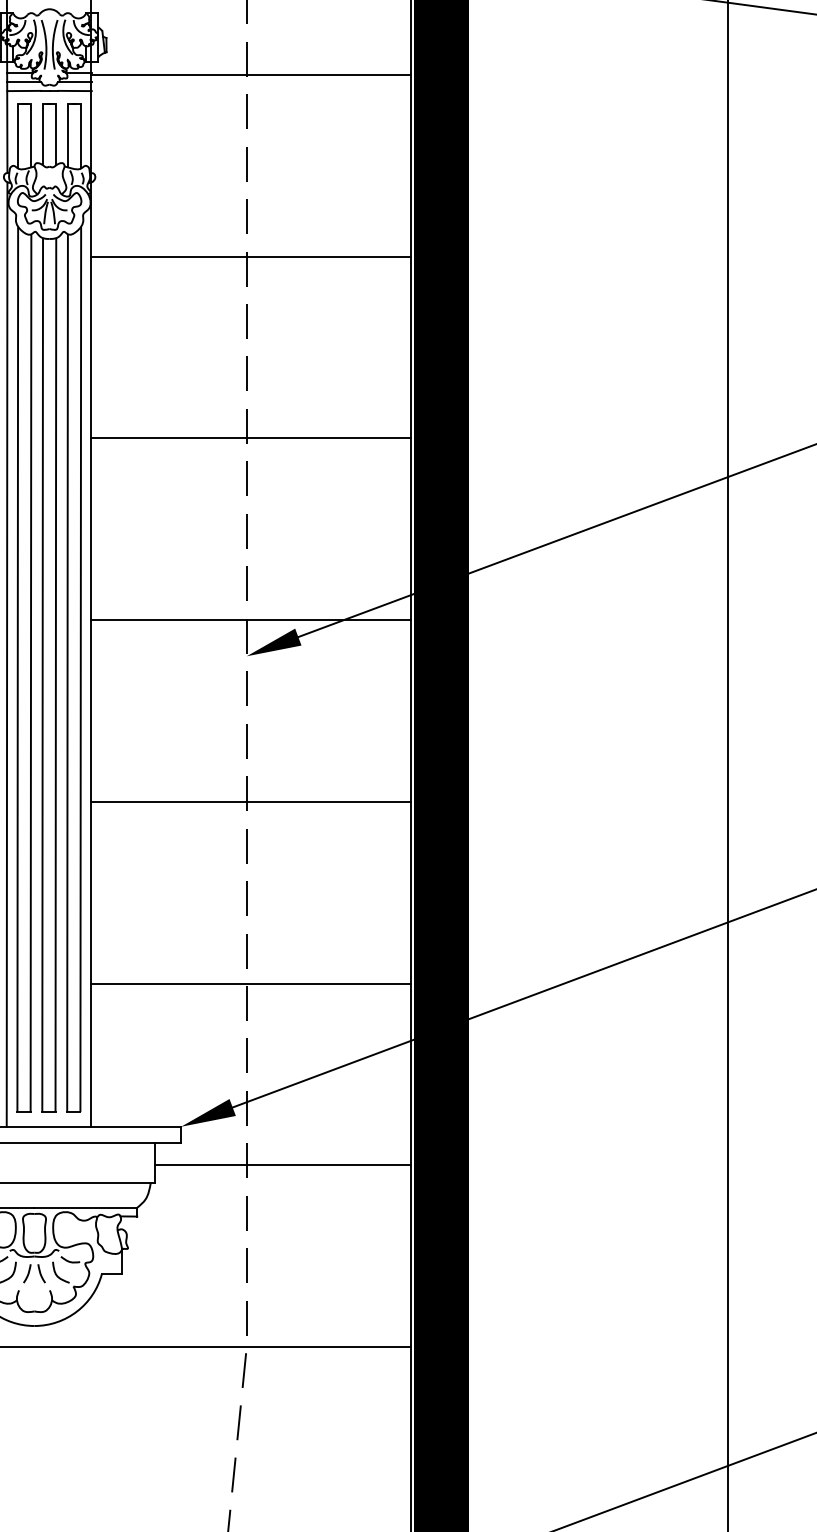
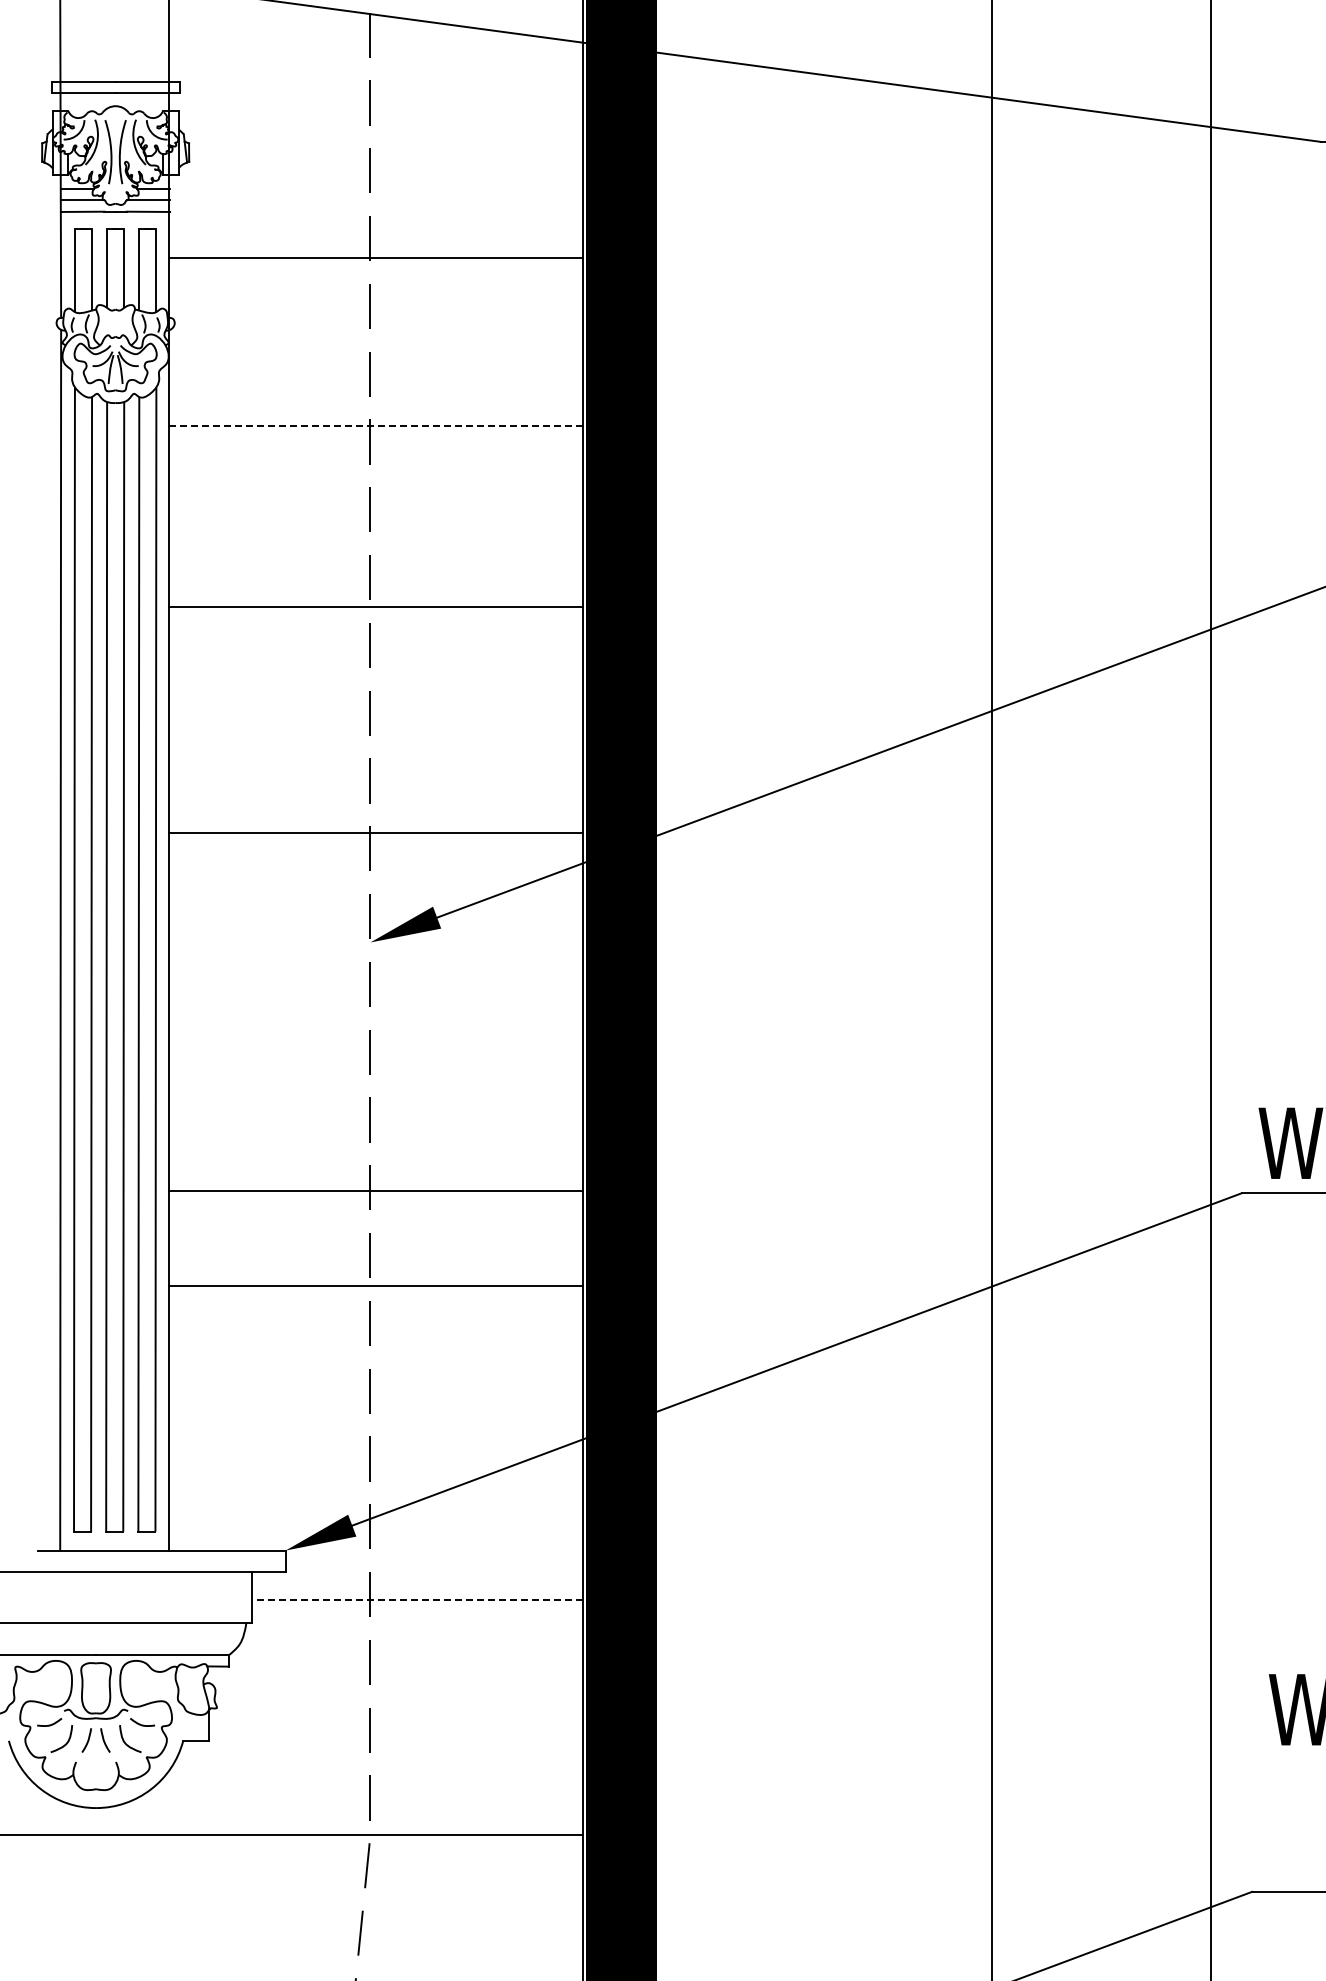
line: (251, 74) -> (376, 257), moved
line: (251, 256) -> (376, 425), solid -> dashed
line: (251, 438) -> (376, 606), moved
line: (251, 619) -> (376, 832), moved
line: (251, 801) -> (376, 1190), moved
line: (251, 983) -> (376, 1286), moved
line: (283, 1165) -> (417, 1600), solid -> dashed

